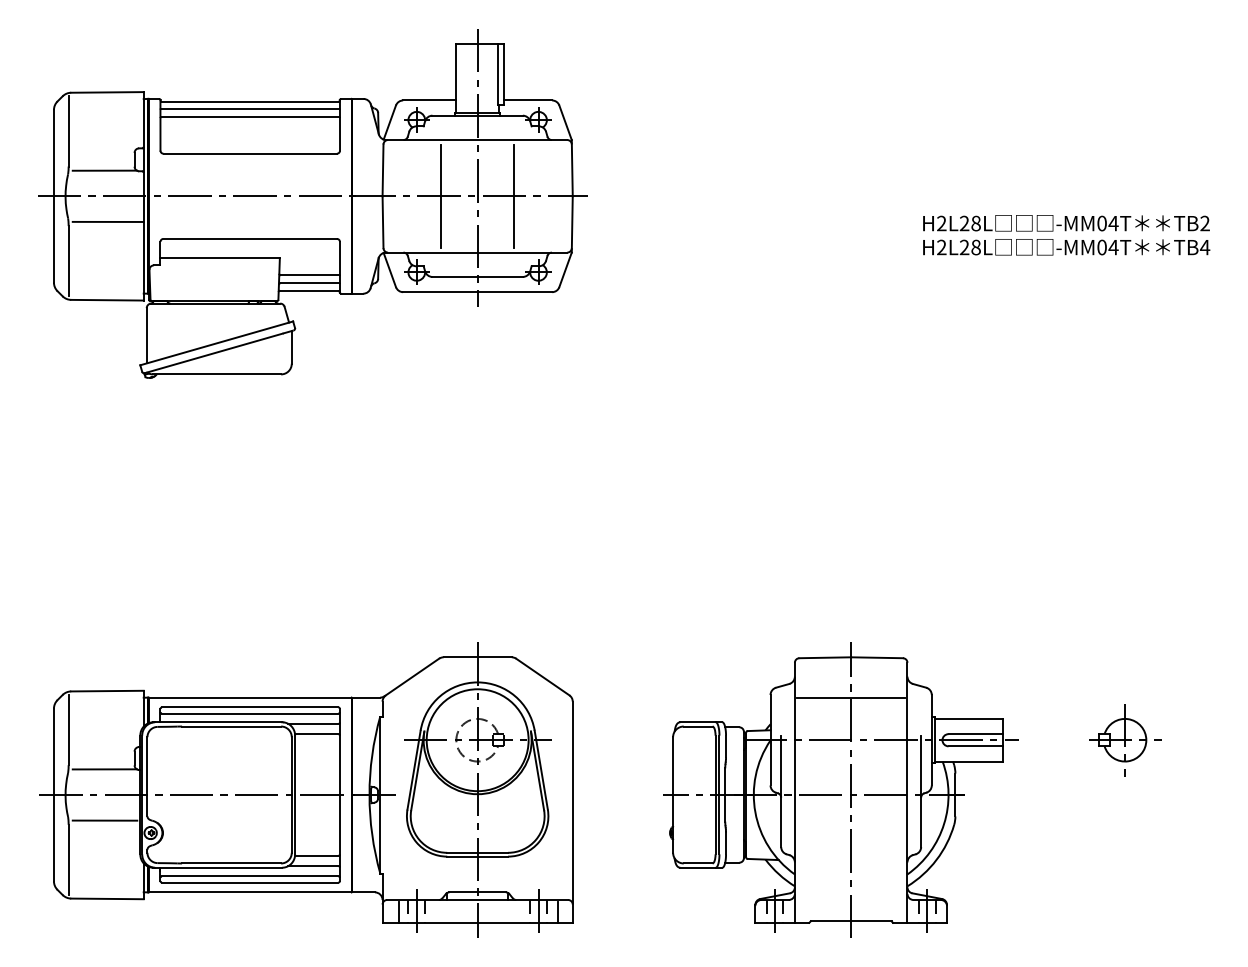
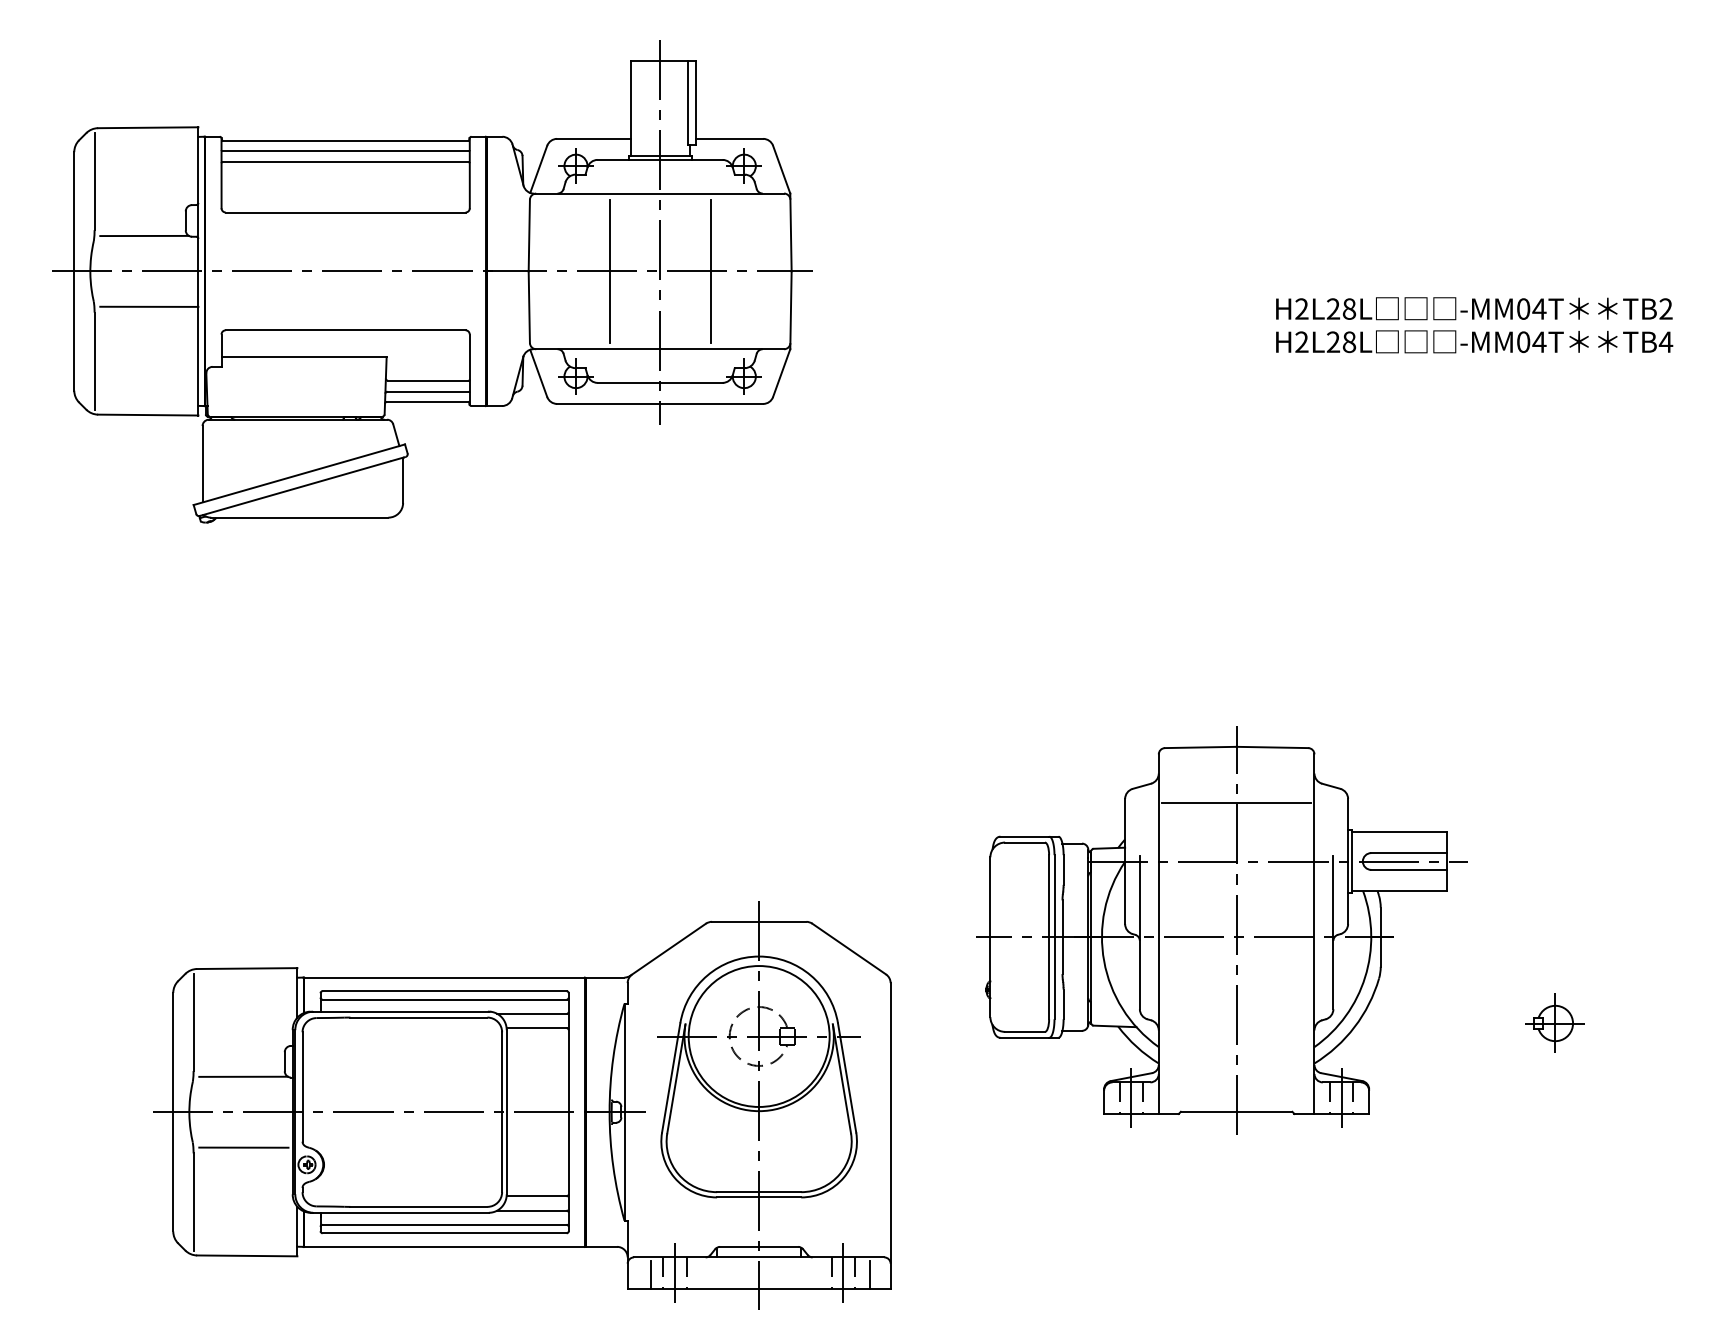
part: (1125, 740) -> (1555, 1023), size x0.6
part: (306, 790) -> (522, 1105), moved
part: (840, 790) -> (1221, 930), moved

